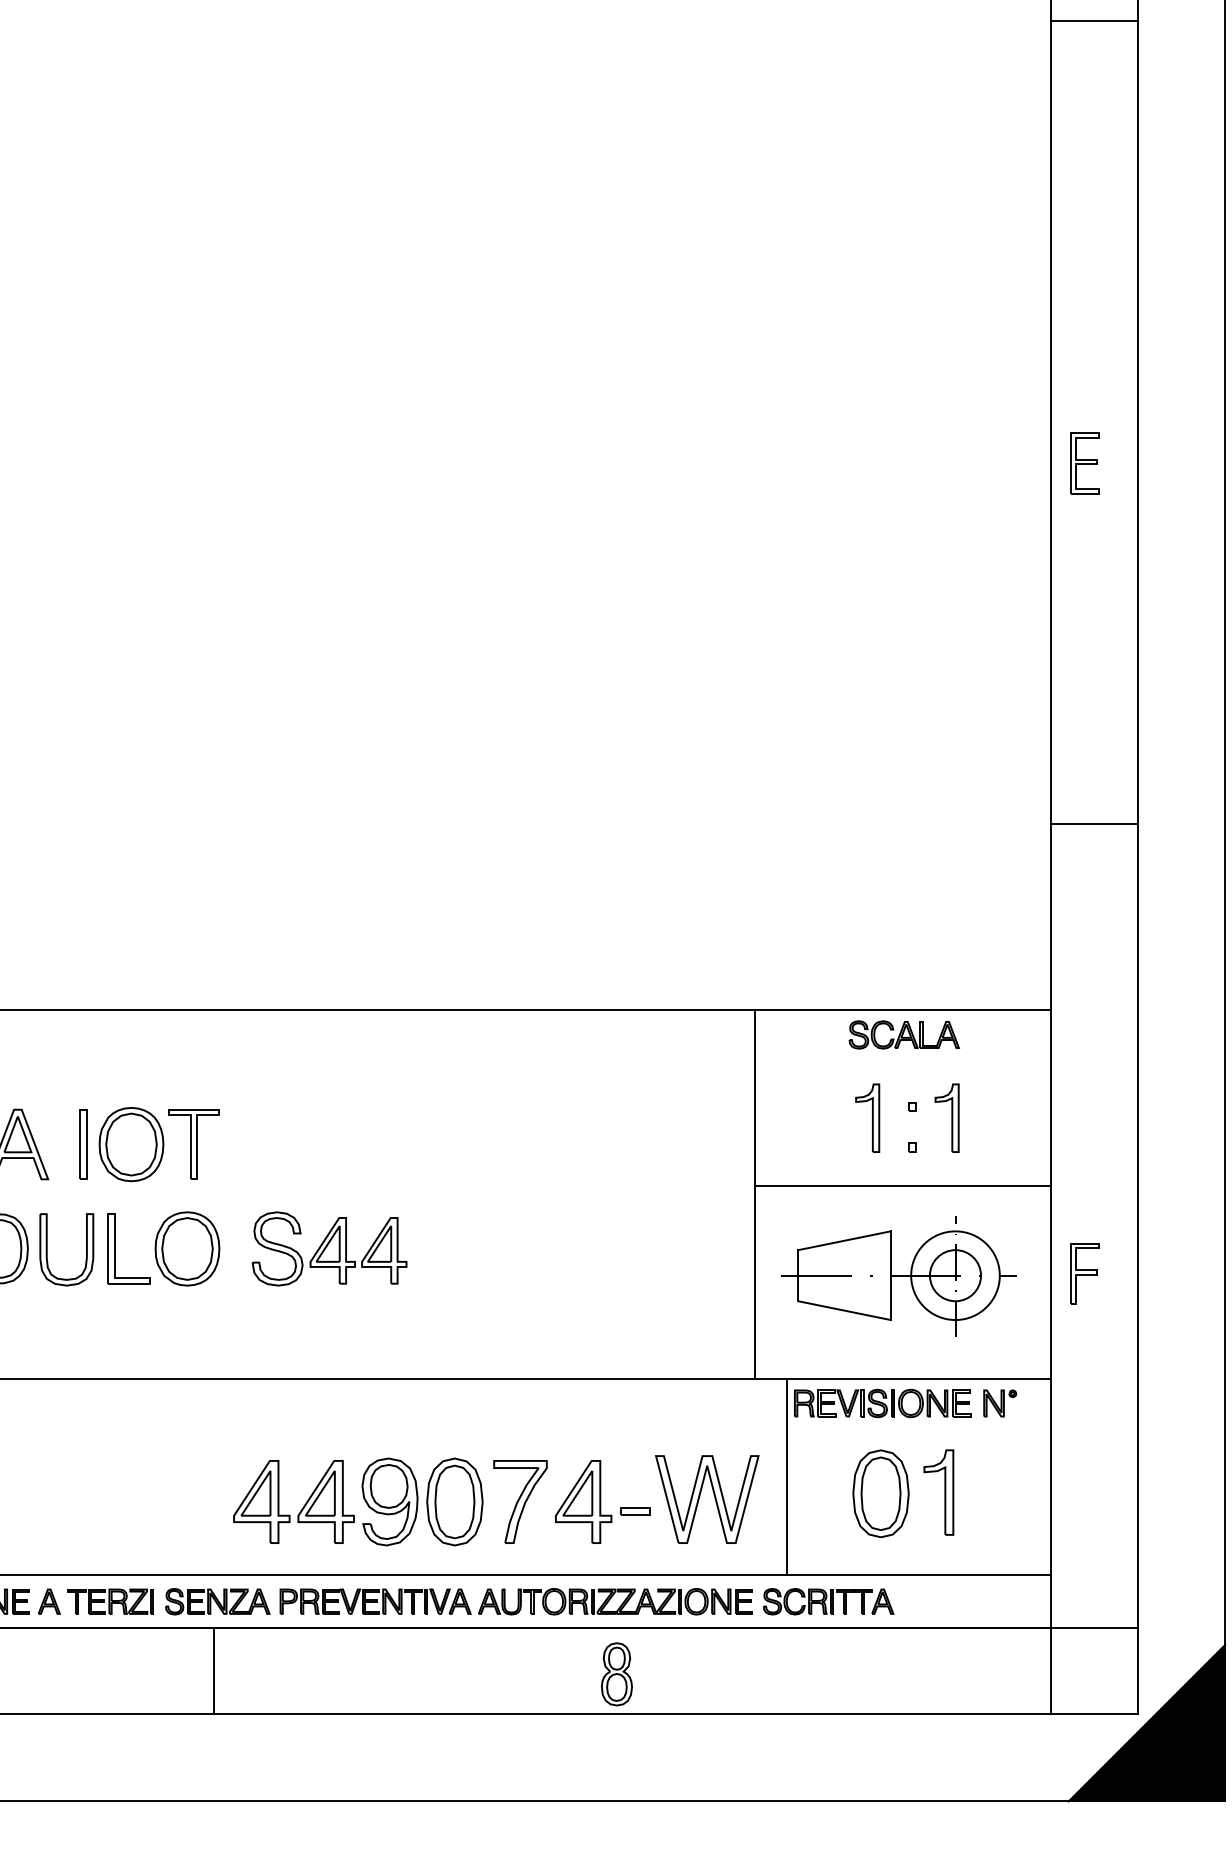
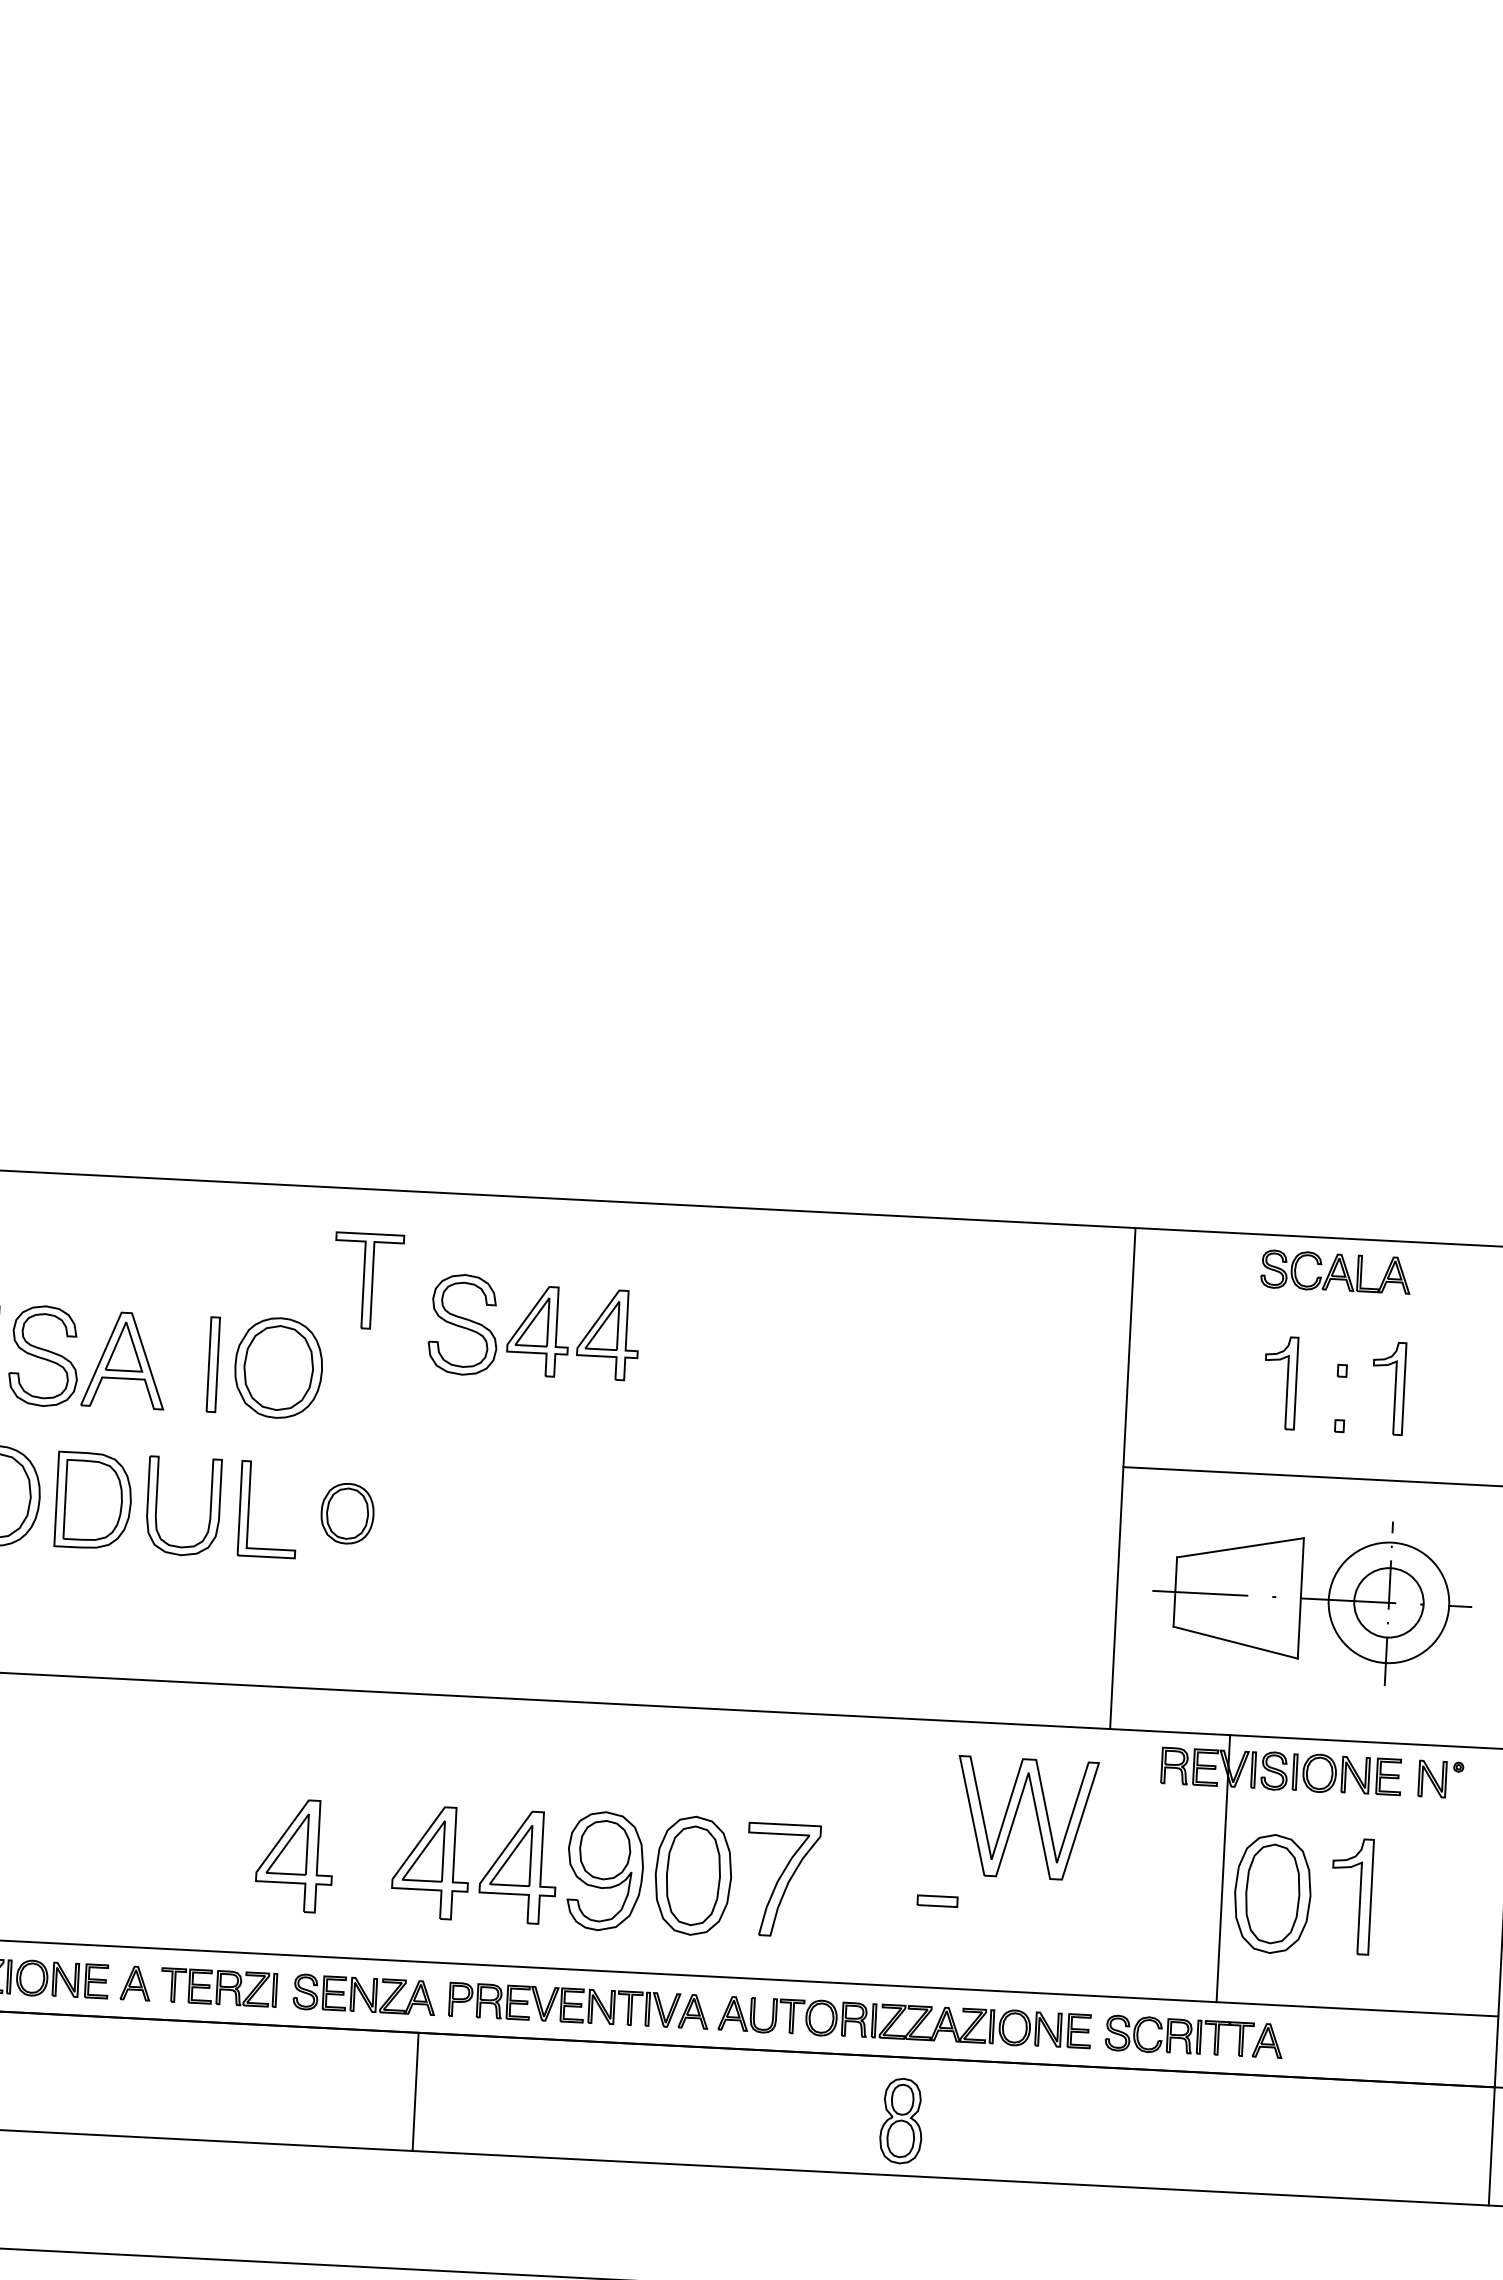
part: (193, 1144) -> (367, 1281), moved
part: (187, 1248) -> (347, 1513), size x0.6
part: (329, 1248) -> (534, 1327), moved
line: (786, 1476) -> (1223, 1867), moved
part: (714, 1499) -> (1036, 1818), moved
part: (583, 1501) -> (294, 1854), moved
line: (213, 1670) -> (415, 2091), moved

